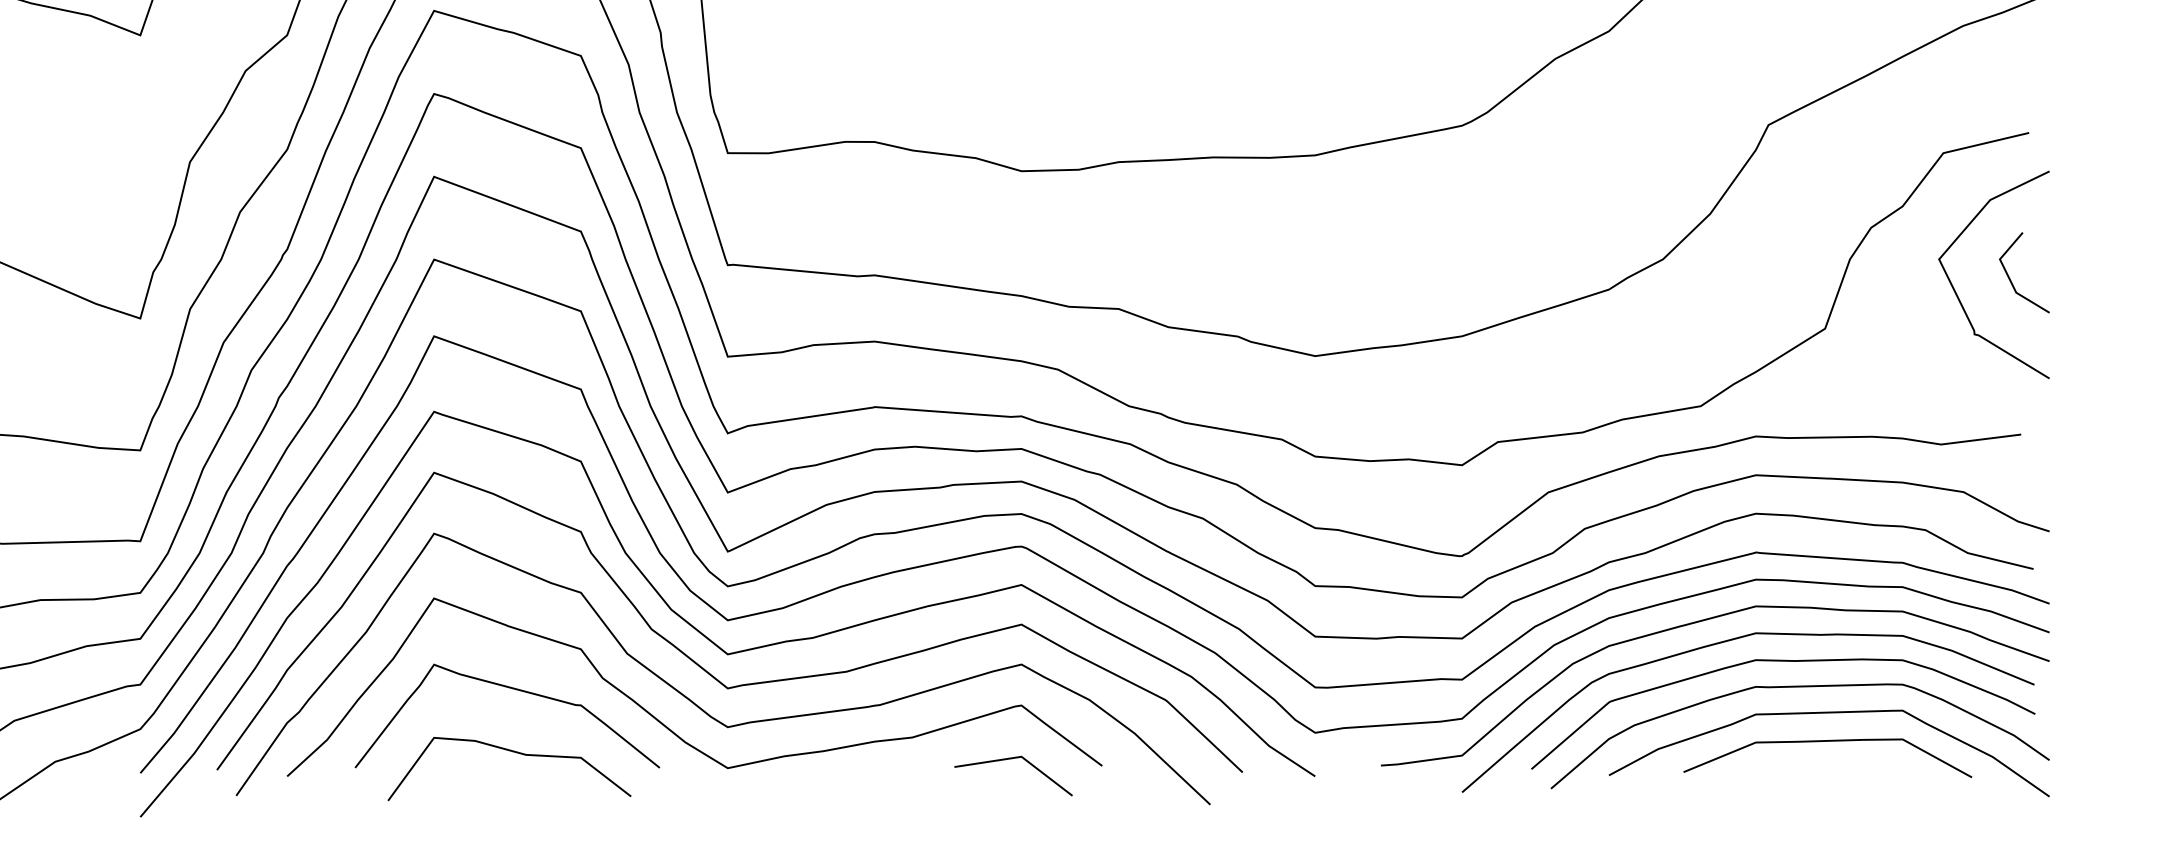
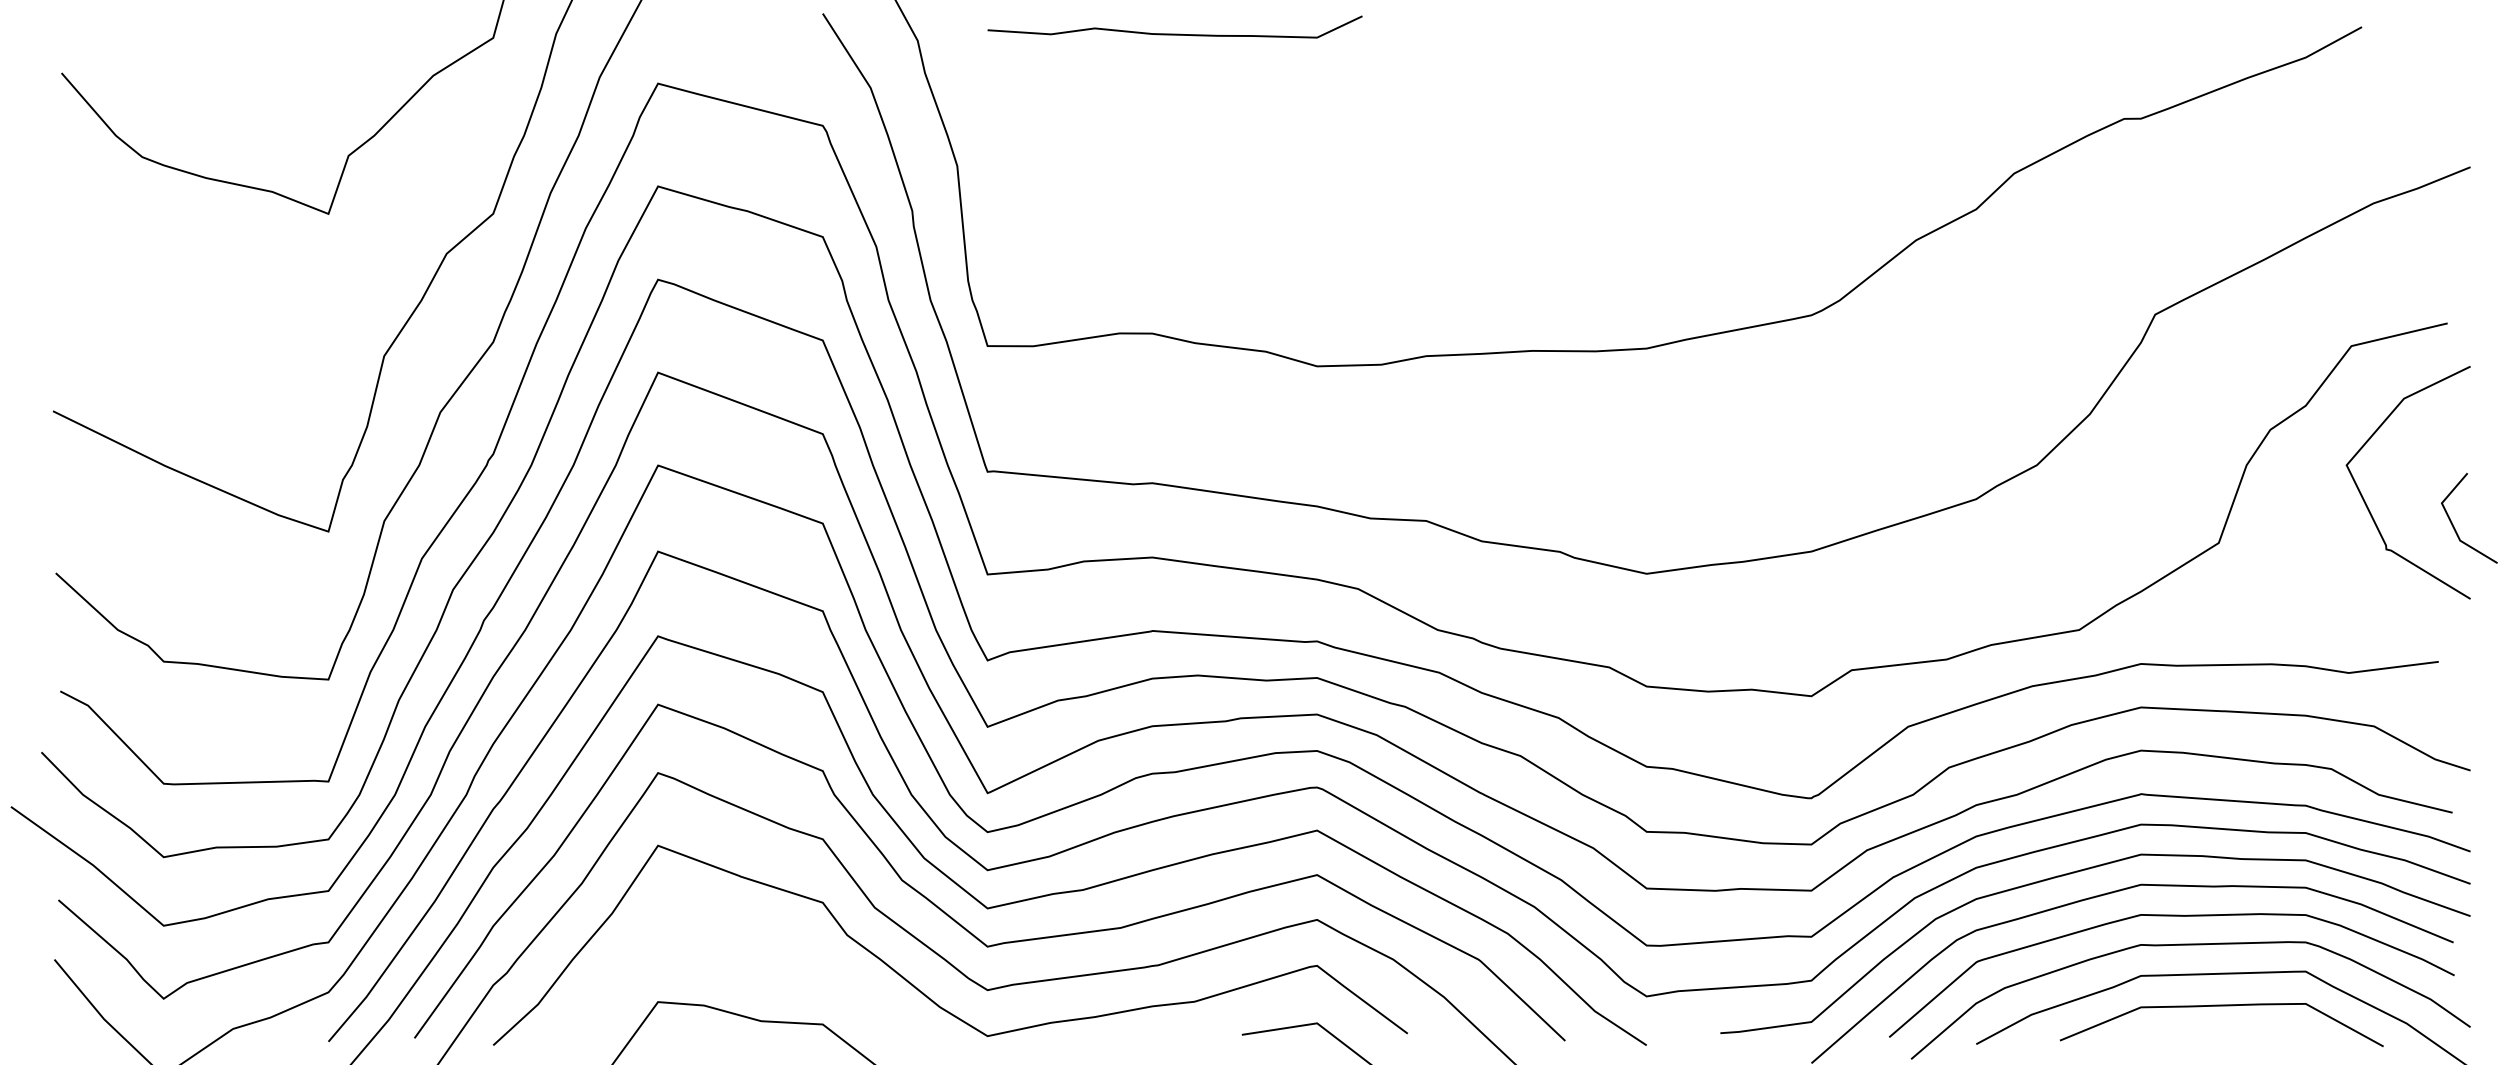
line: (2011, 280) -> (2454, 526), moved
curve: (515, 690) -> (749, 948), removed

